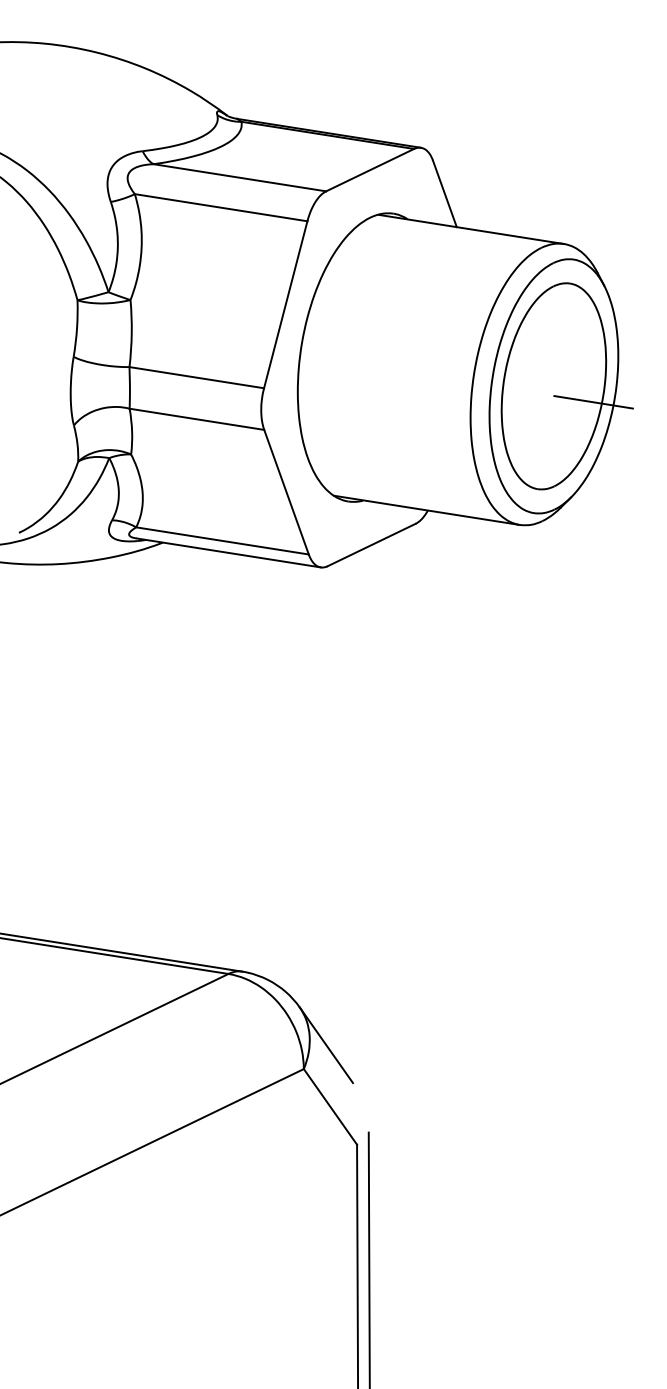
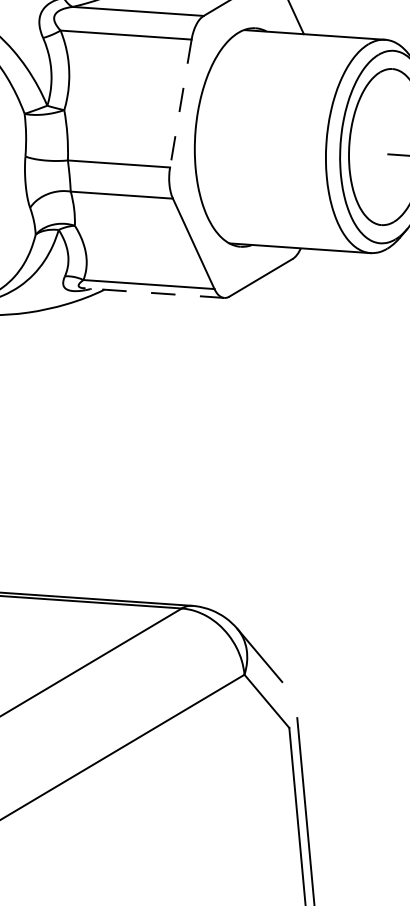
line: (285, 305) -> (180, 104), solid -> dashed
line: (228, 552) -> (154, 292), solid -> dashed

